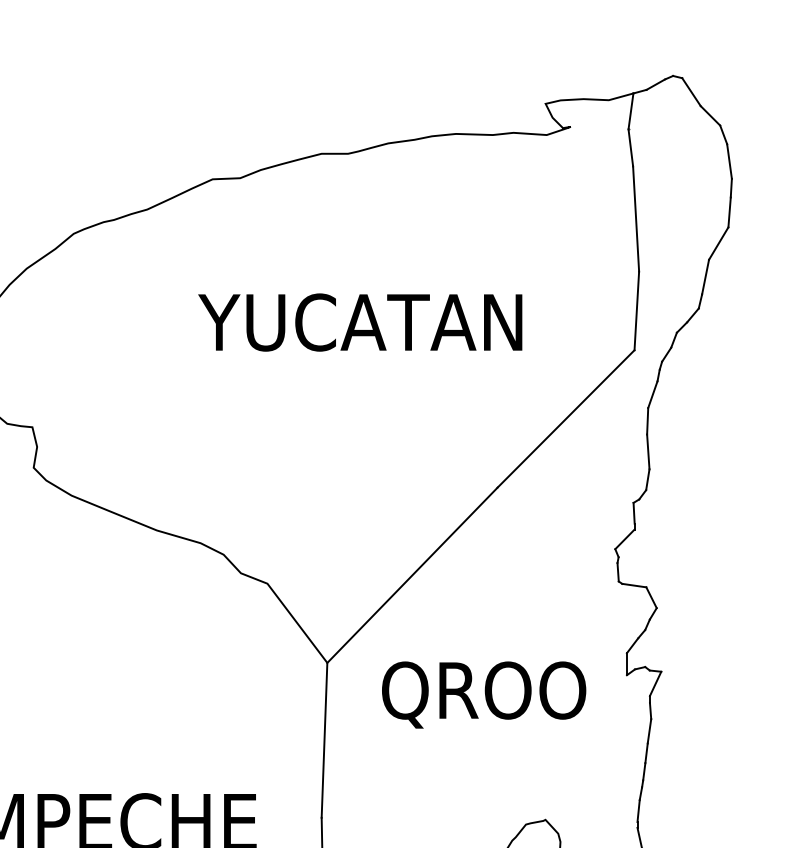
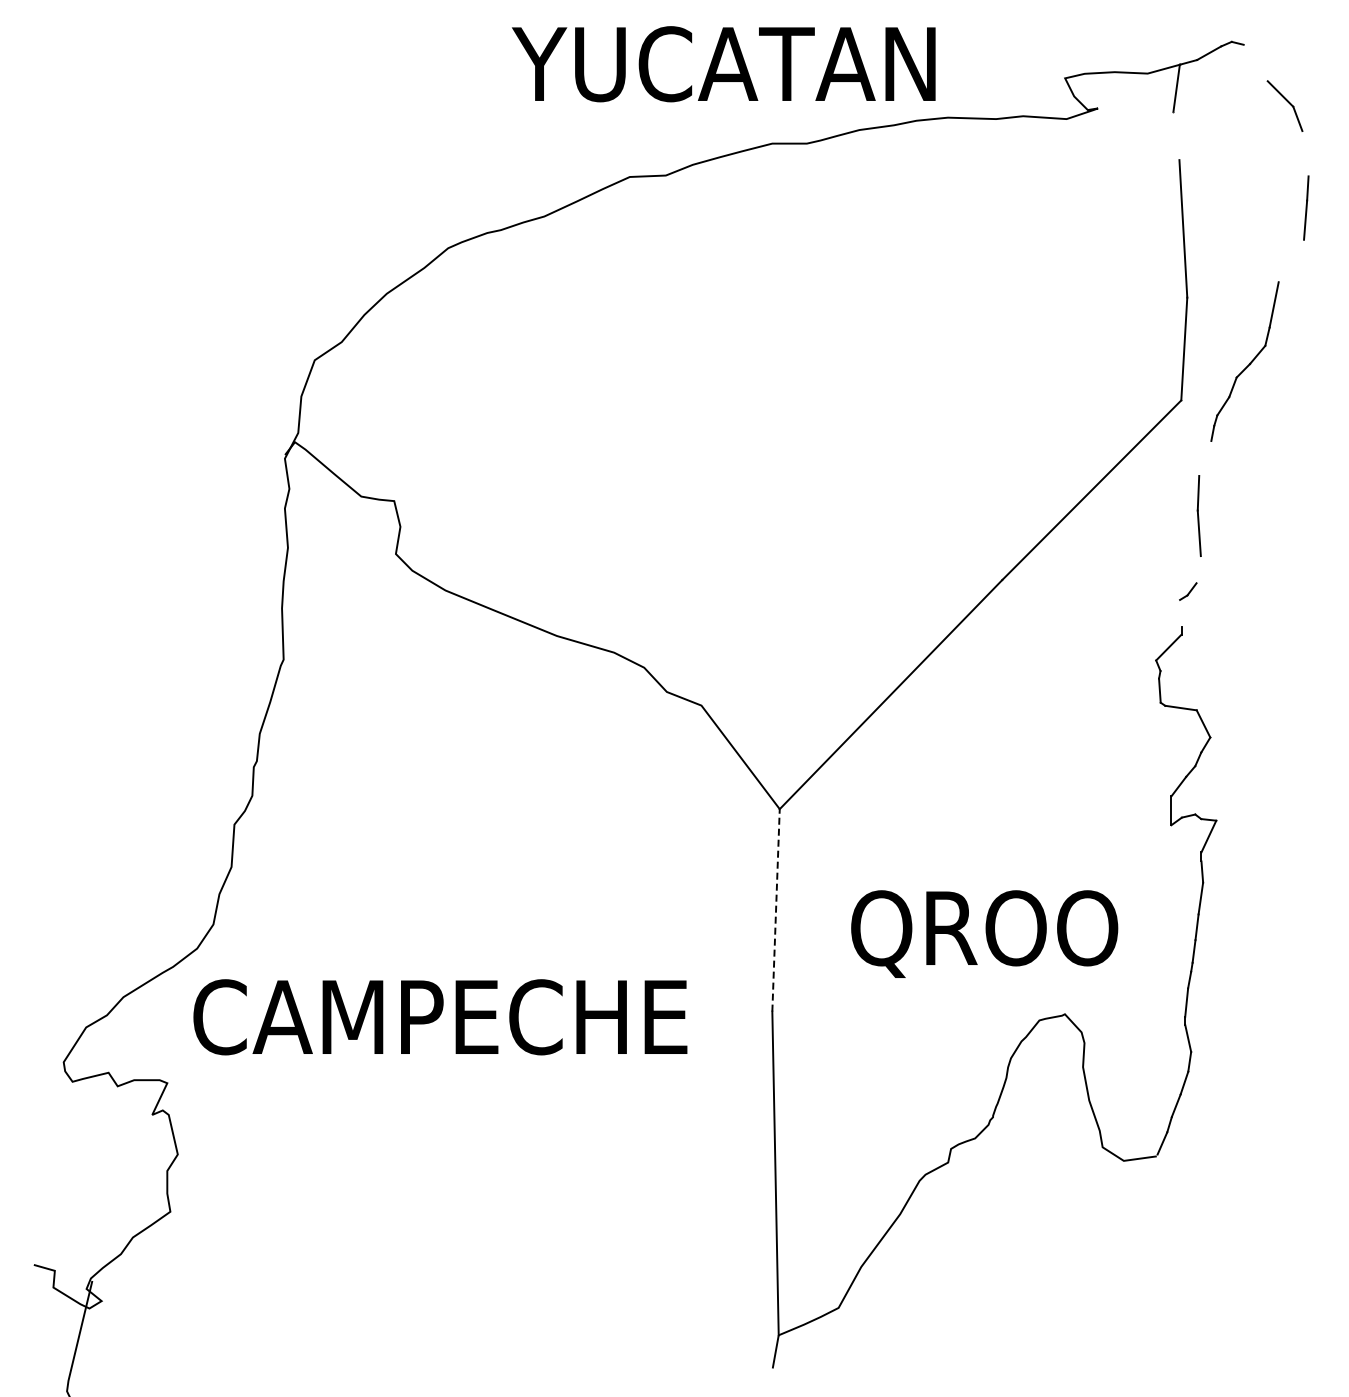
line: (691, 91) -> (1255, 62), removed
line: (630, 147) -> (1176, 135), removed
line: (729, 161) -> (1305, 153), removed
line: (718, 243) -> (1291, 260), removed
text: (360, 322) -> (723, 64), moved
line: (653, 393) -> (1205, 457), removed
line: (647, 479) -> (1198, 569), removed
line: (633, 513) -> (1180, 613), removed
text: (483, 694) -> (984, 933), moved
line: (324, 739) -> (776, 909), solid -> dashed

